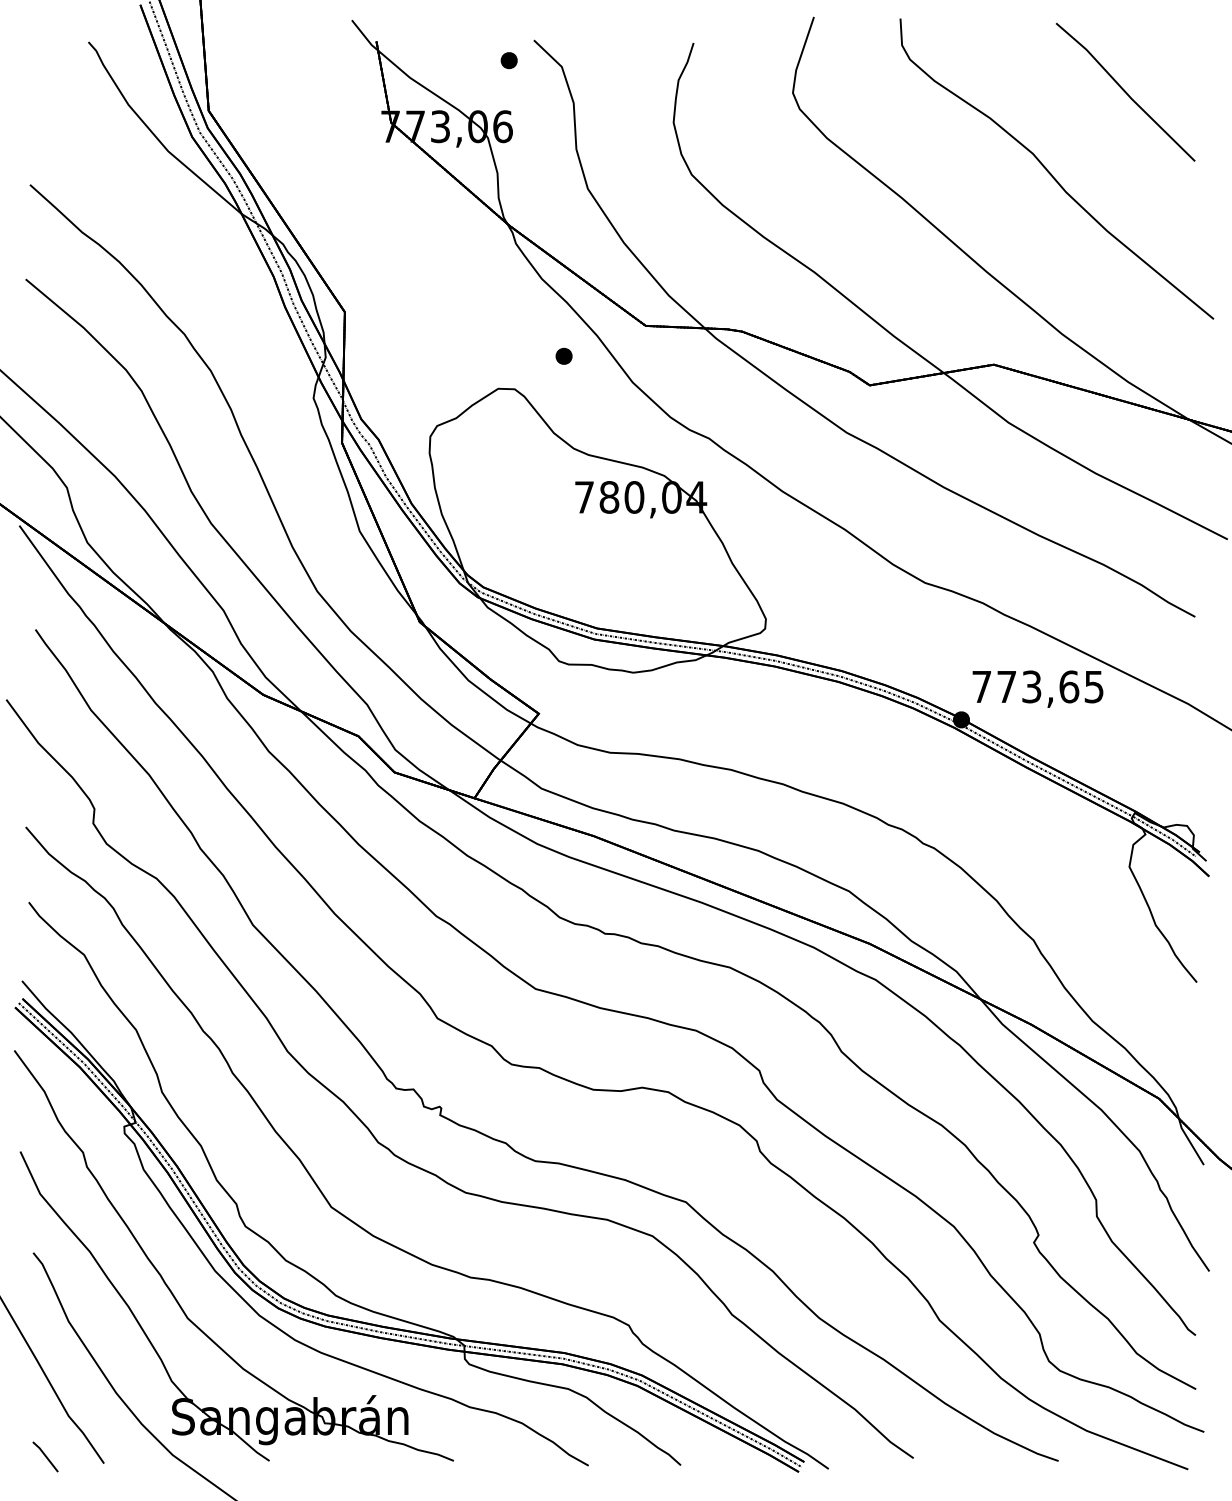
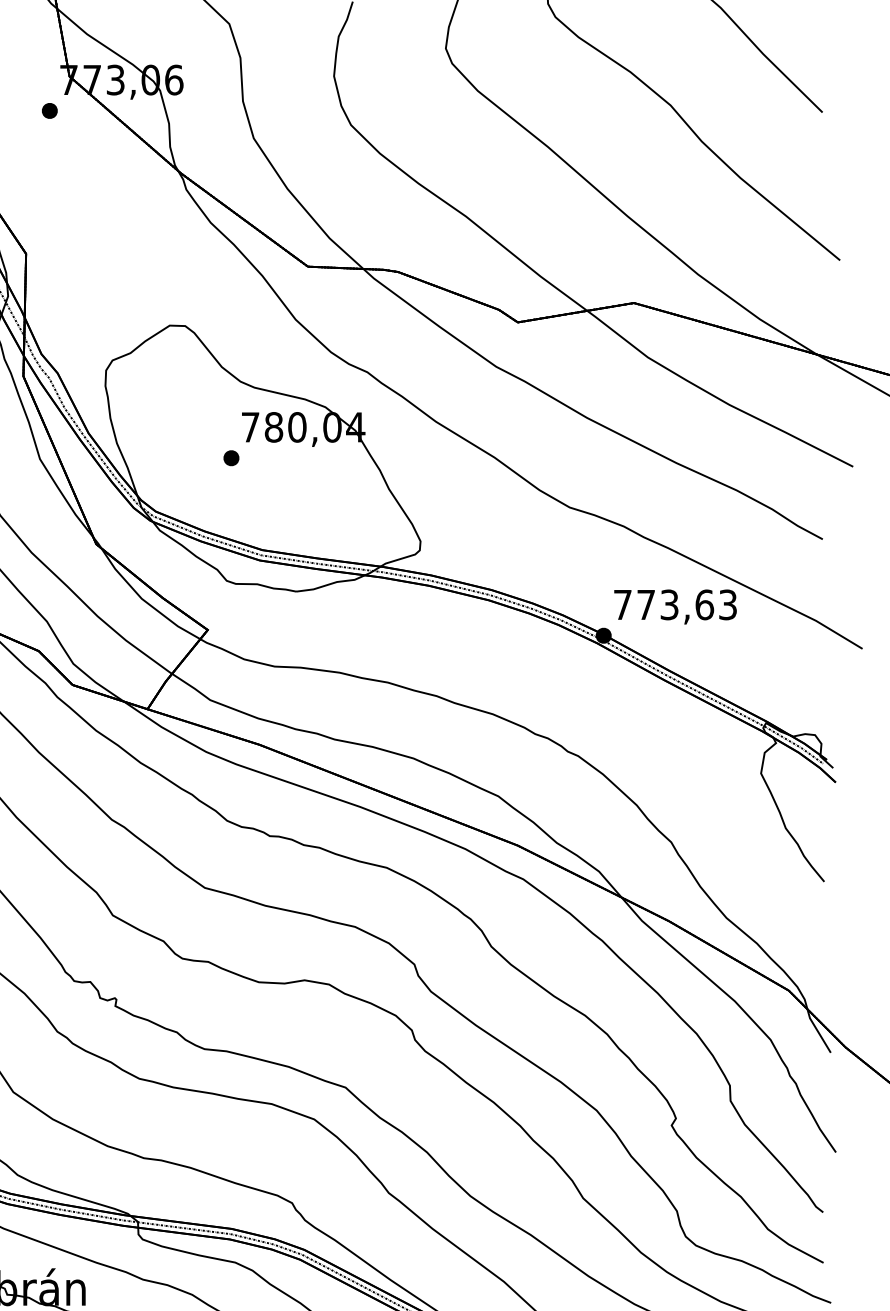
part: (508, 60) -> (49, 110), moved
part: (563, 356) -> (230, 458), moved
text: (1094, 686) -> (728, 604), 773,65 -> 773,63

